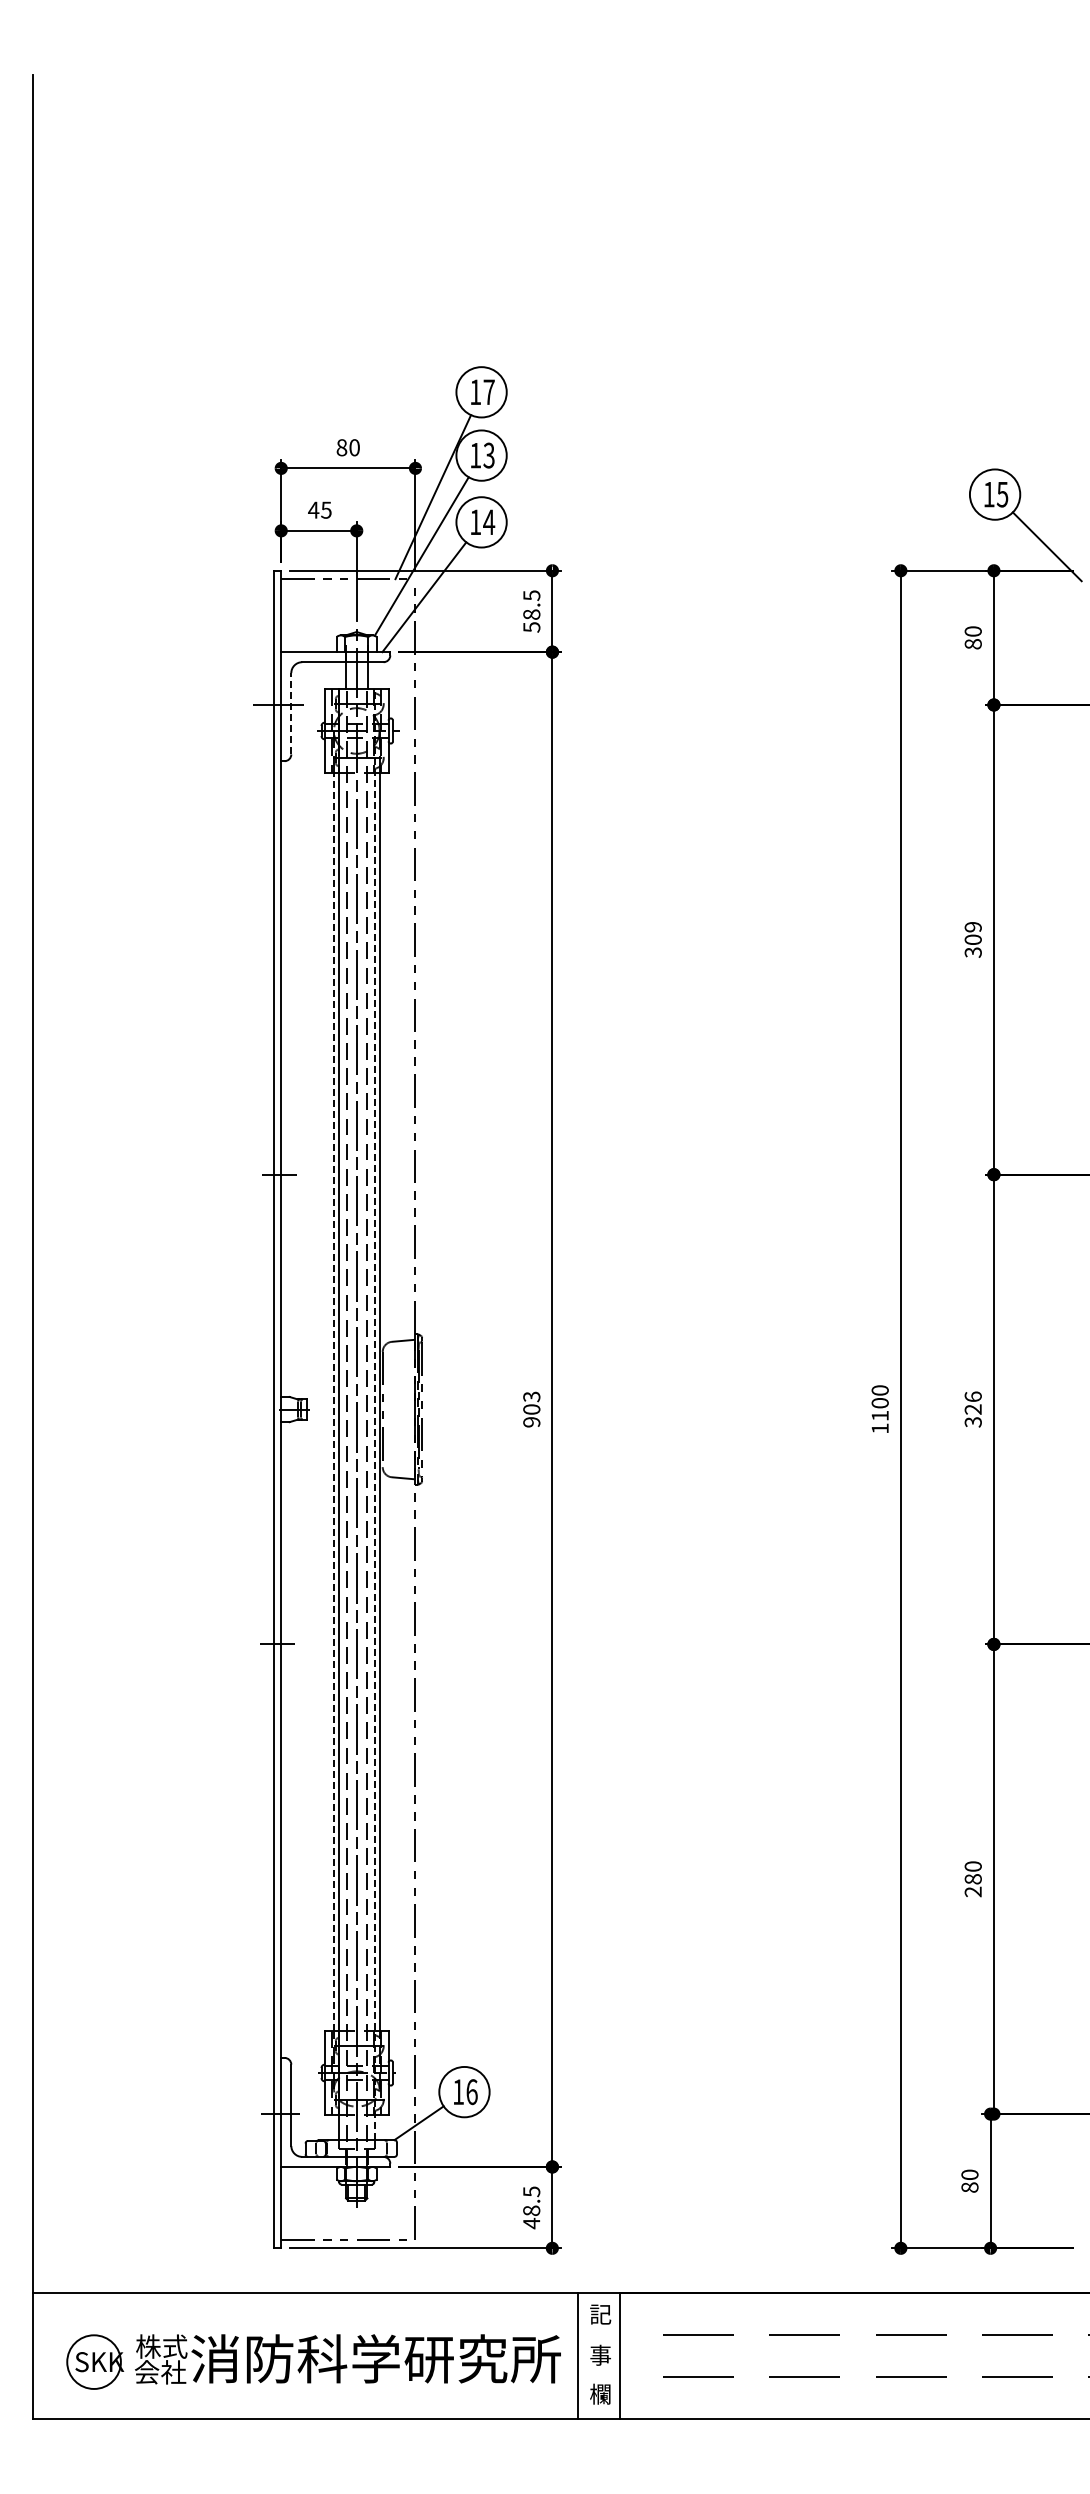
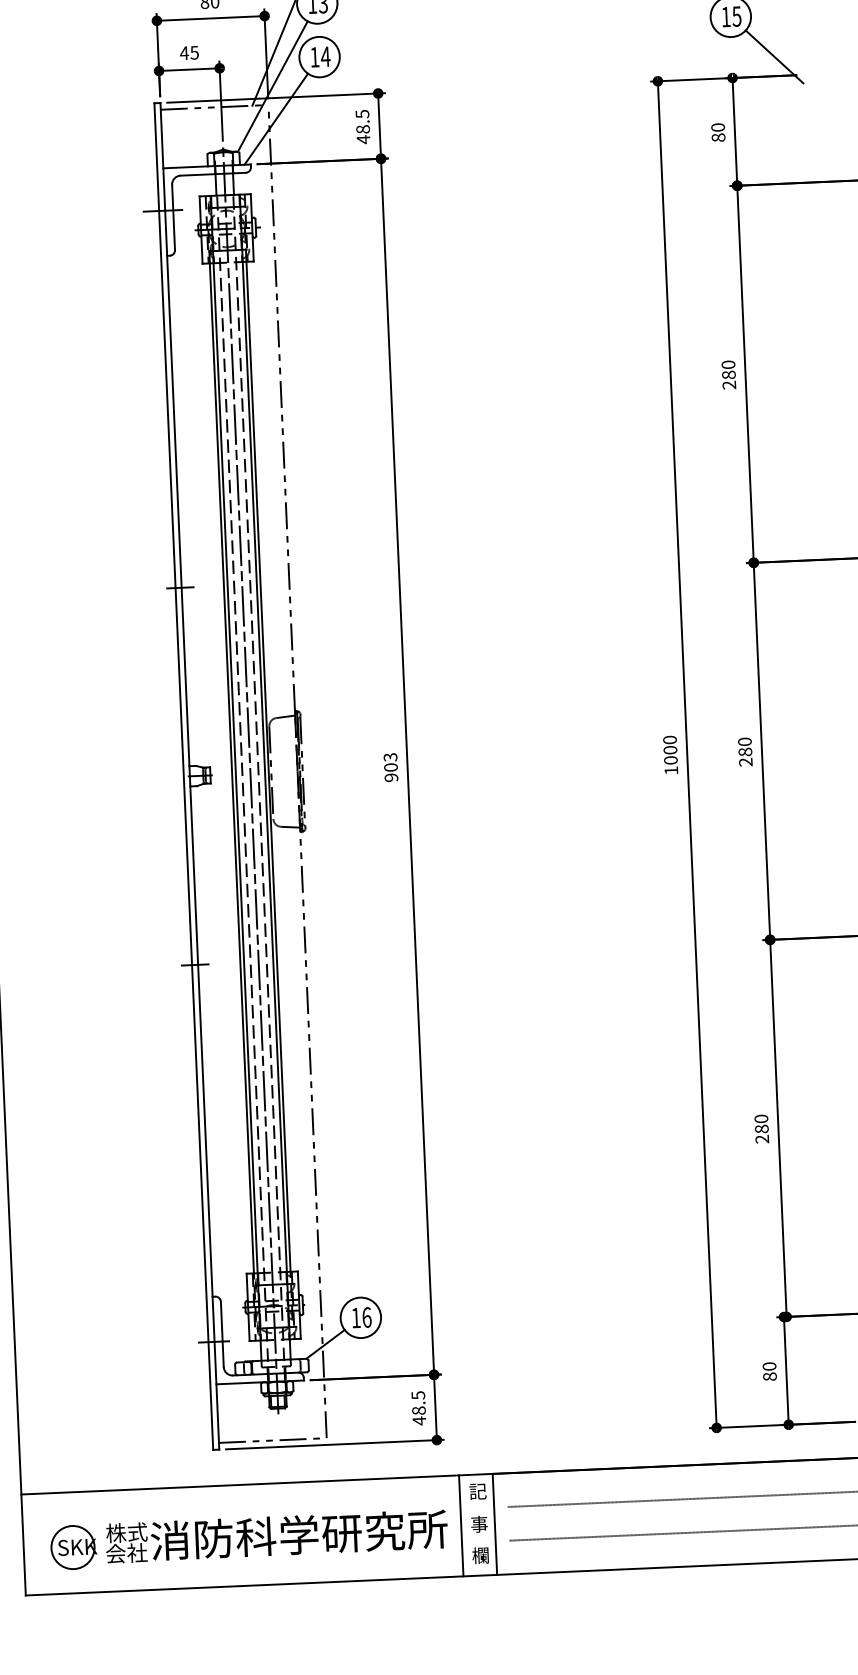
text: (531, 627) -> (363, 139), 58.5 -> 48.5
line: (291, 713) -> (173, 217), dashed -> solid
text: (972, 939) -> (728, 374), 309 -> 280
line: (333, 1401) -> (231, 768), dashed -> solid
text: (972, 1409) -> (744, 752), 326 -> 280
line: (374, 1414) -> (264, 777), dashed -> solid
text: (879, 1415) -> (670, 760), 1100 -> 1000

